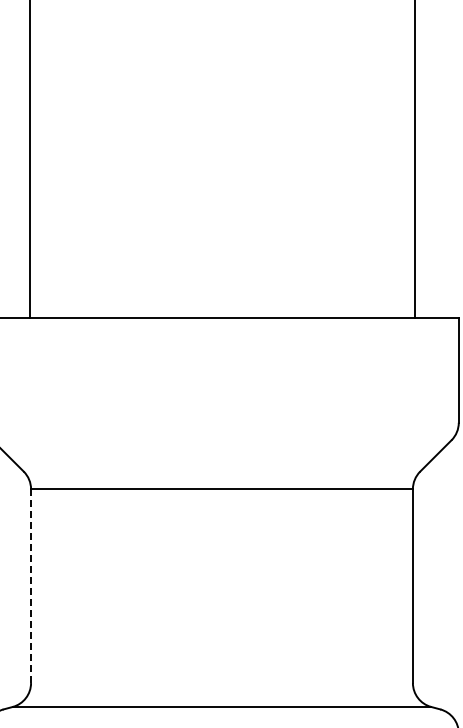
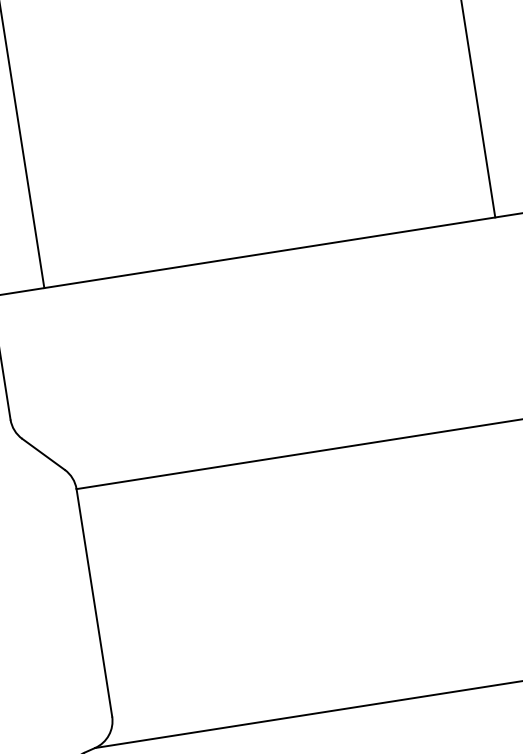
line: (31, 586) -> (94, 603), dashed -> solid

